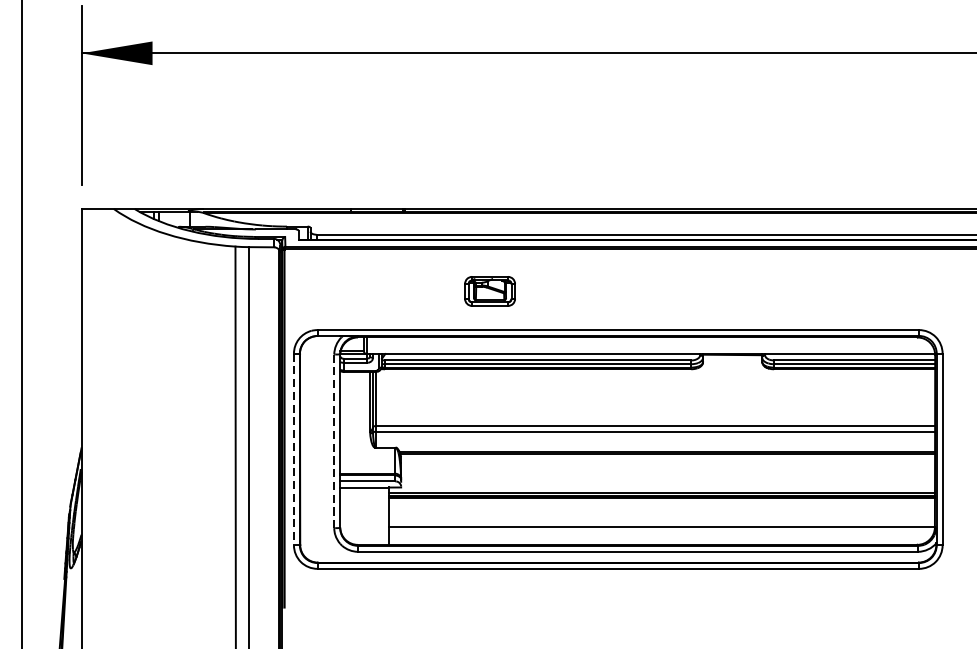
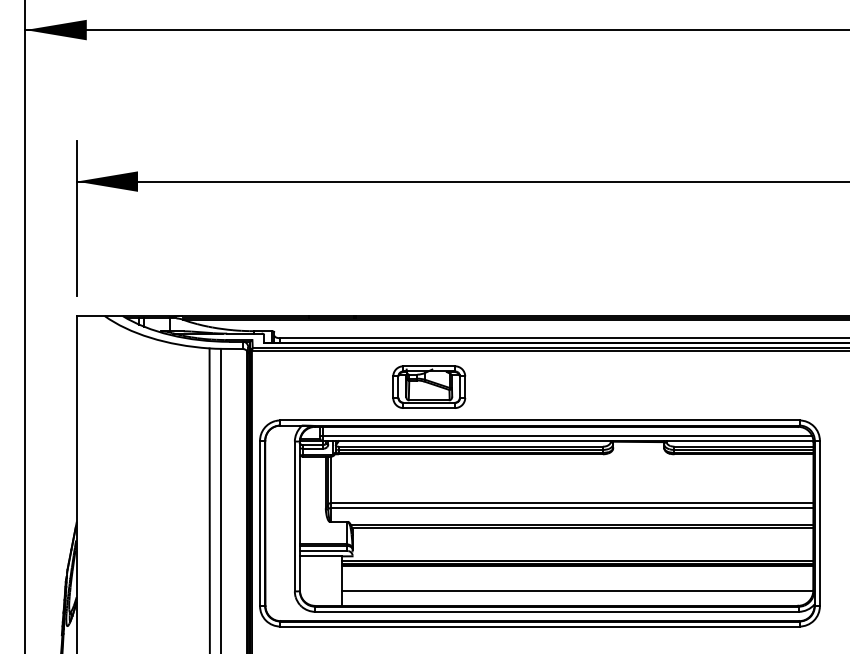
part: (490, 290) -> (429, 386), size x1.67
line: (649, 348) -> (566, 436), added
line: (333, 441) -> (294, 516), dashed -> solid
line: (294, 449) -> (260, 523), dashed -> solid

